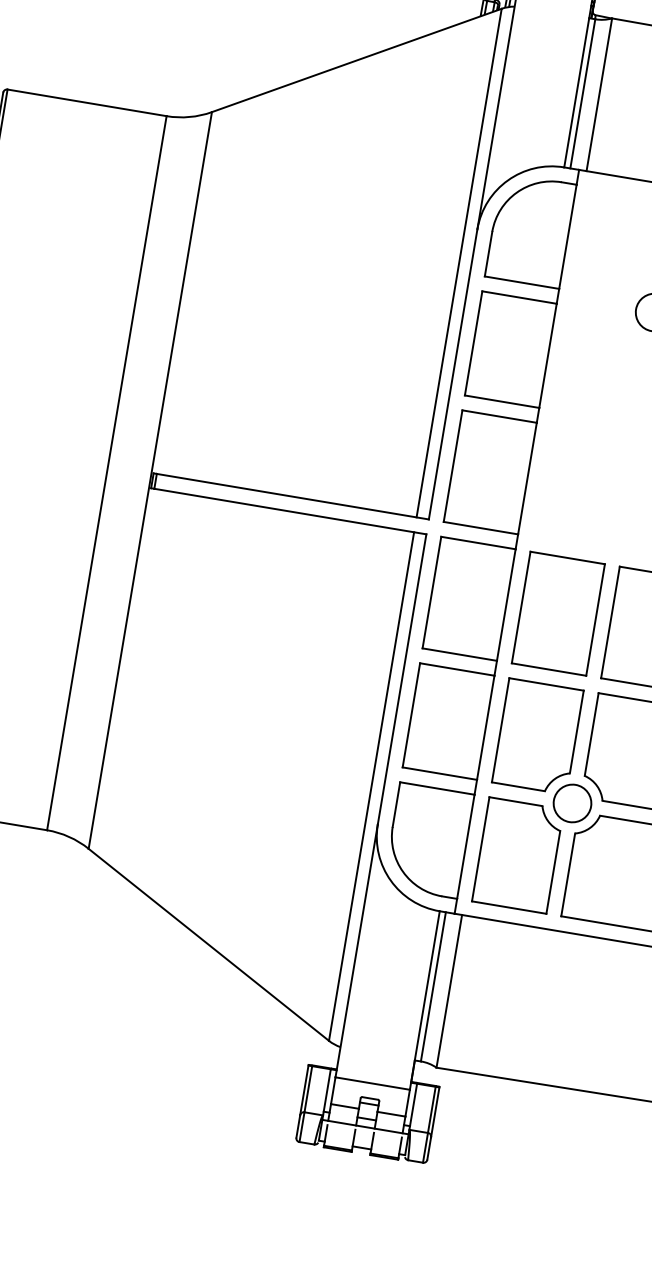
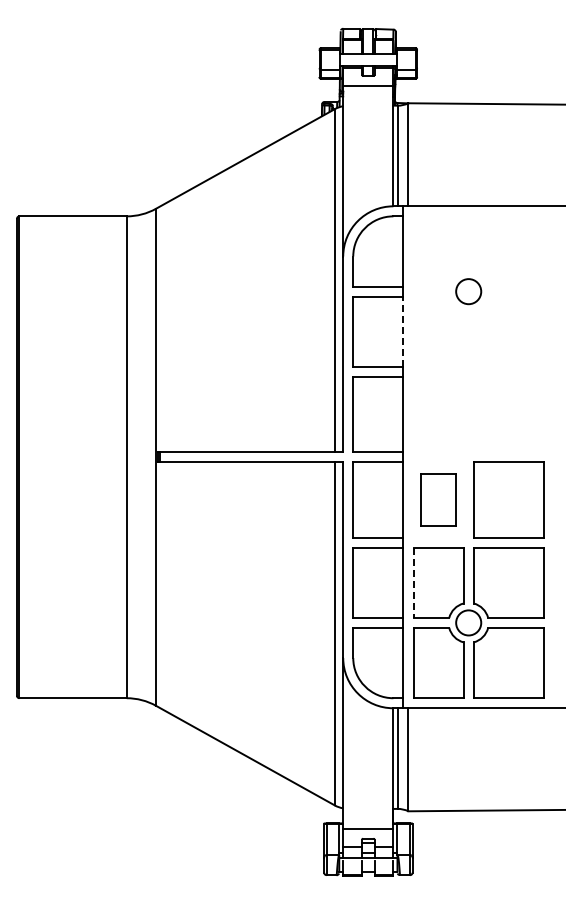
line: (548, 355) -> (403, 331), solid -> dashed
part: (558, 613) -> (438, 499), size x0.7
line: (500, 731) -> (413, 583), solid -> dashed

